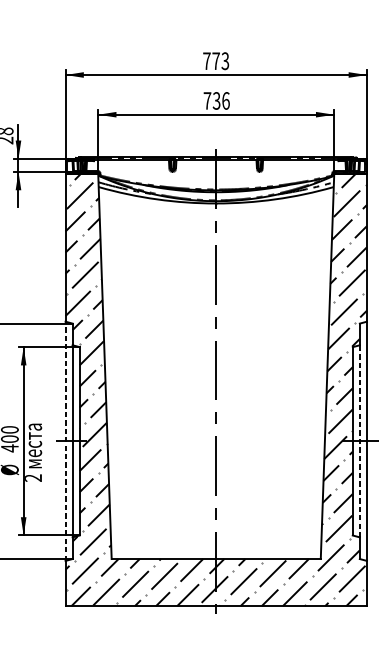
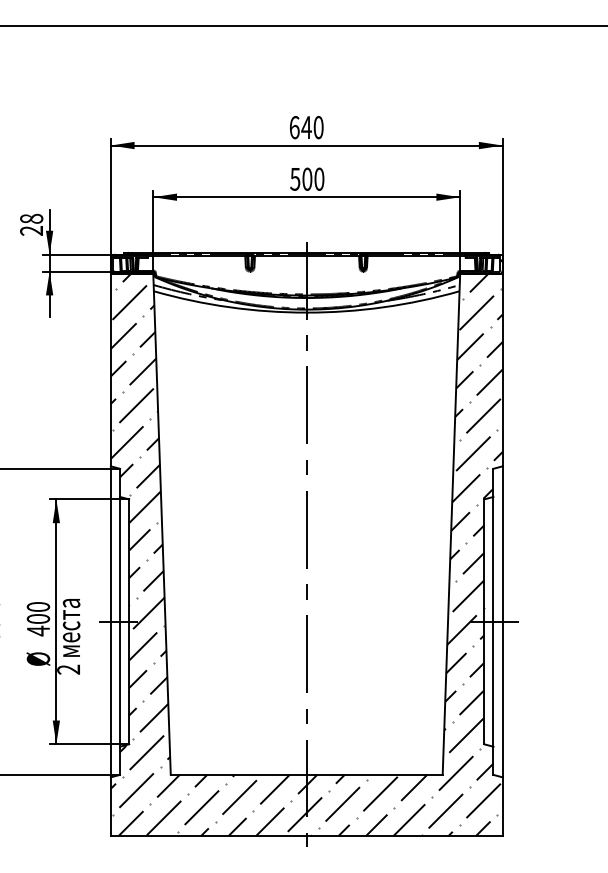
text: (216, 61) -> (306, 127), 773 -> 640
text: (216, 100) -> (307, 178), 736 -> 500
line: (65, 441) -> (110, 621), dashed -> solid
line: (359, 441) -> (493, 621), dashed -> solid

